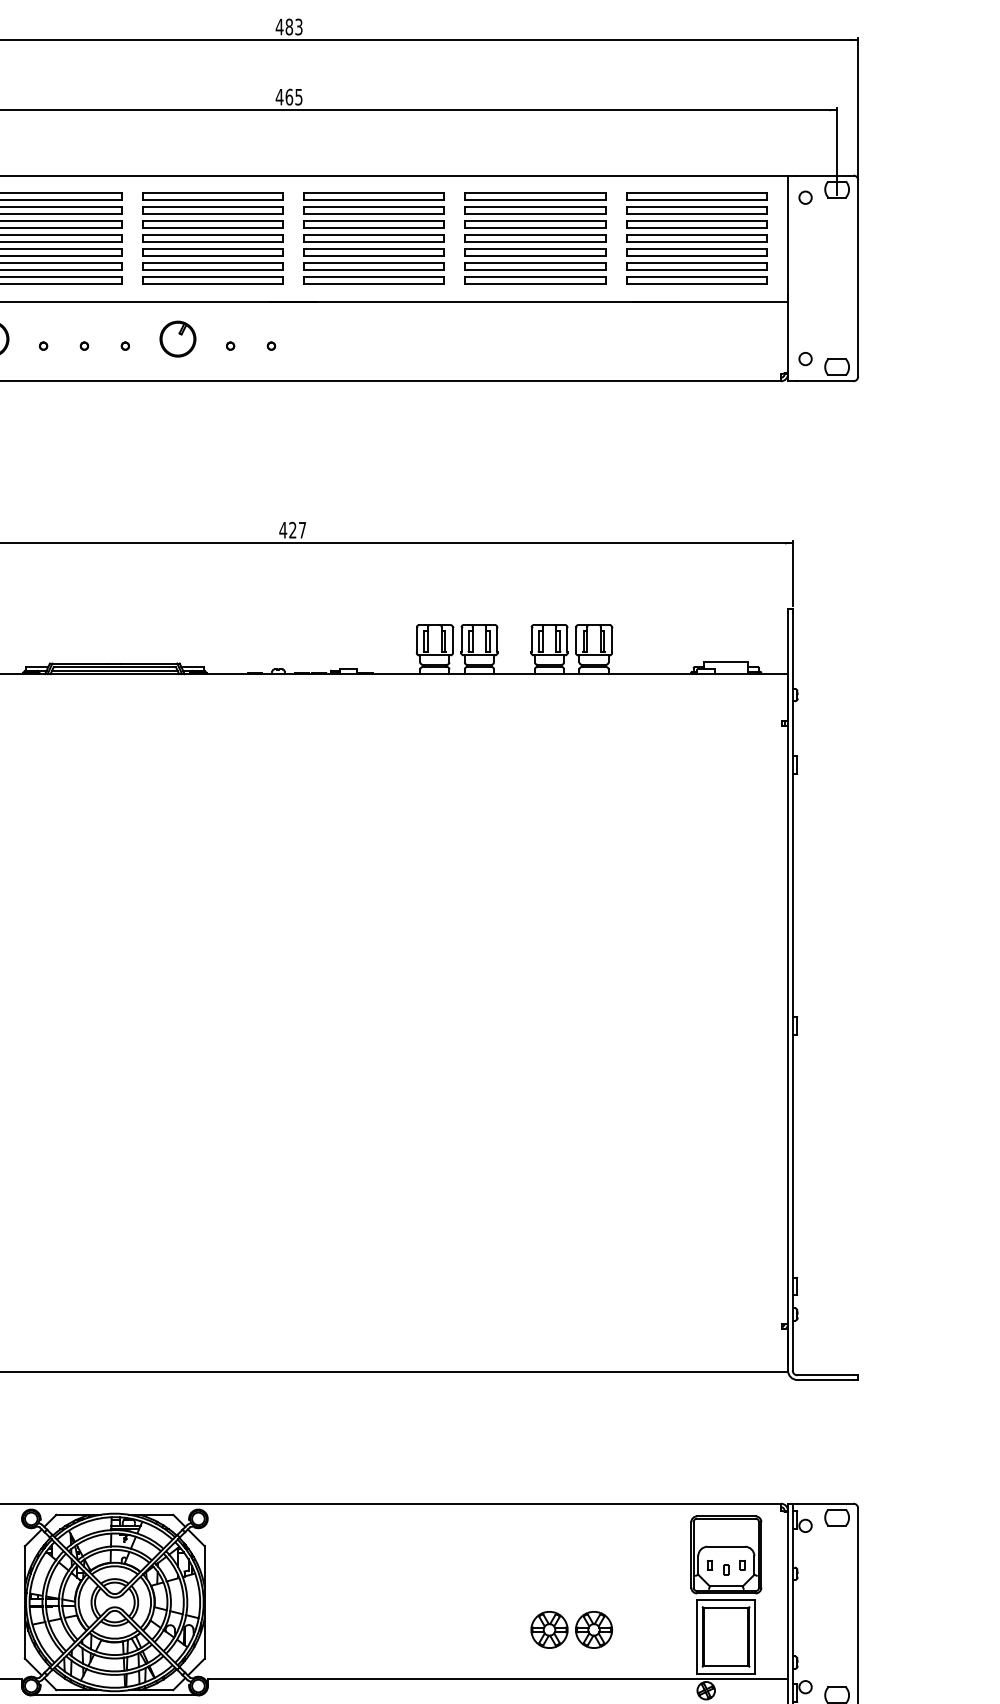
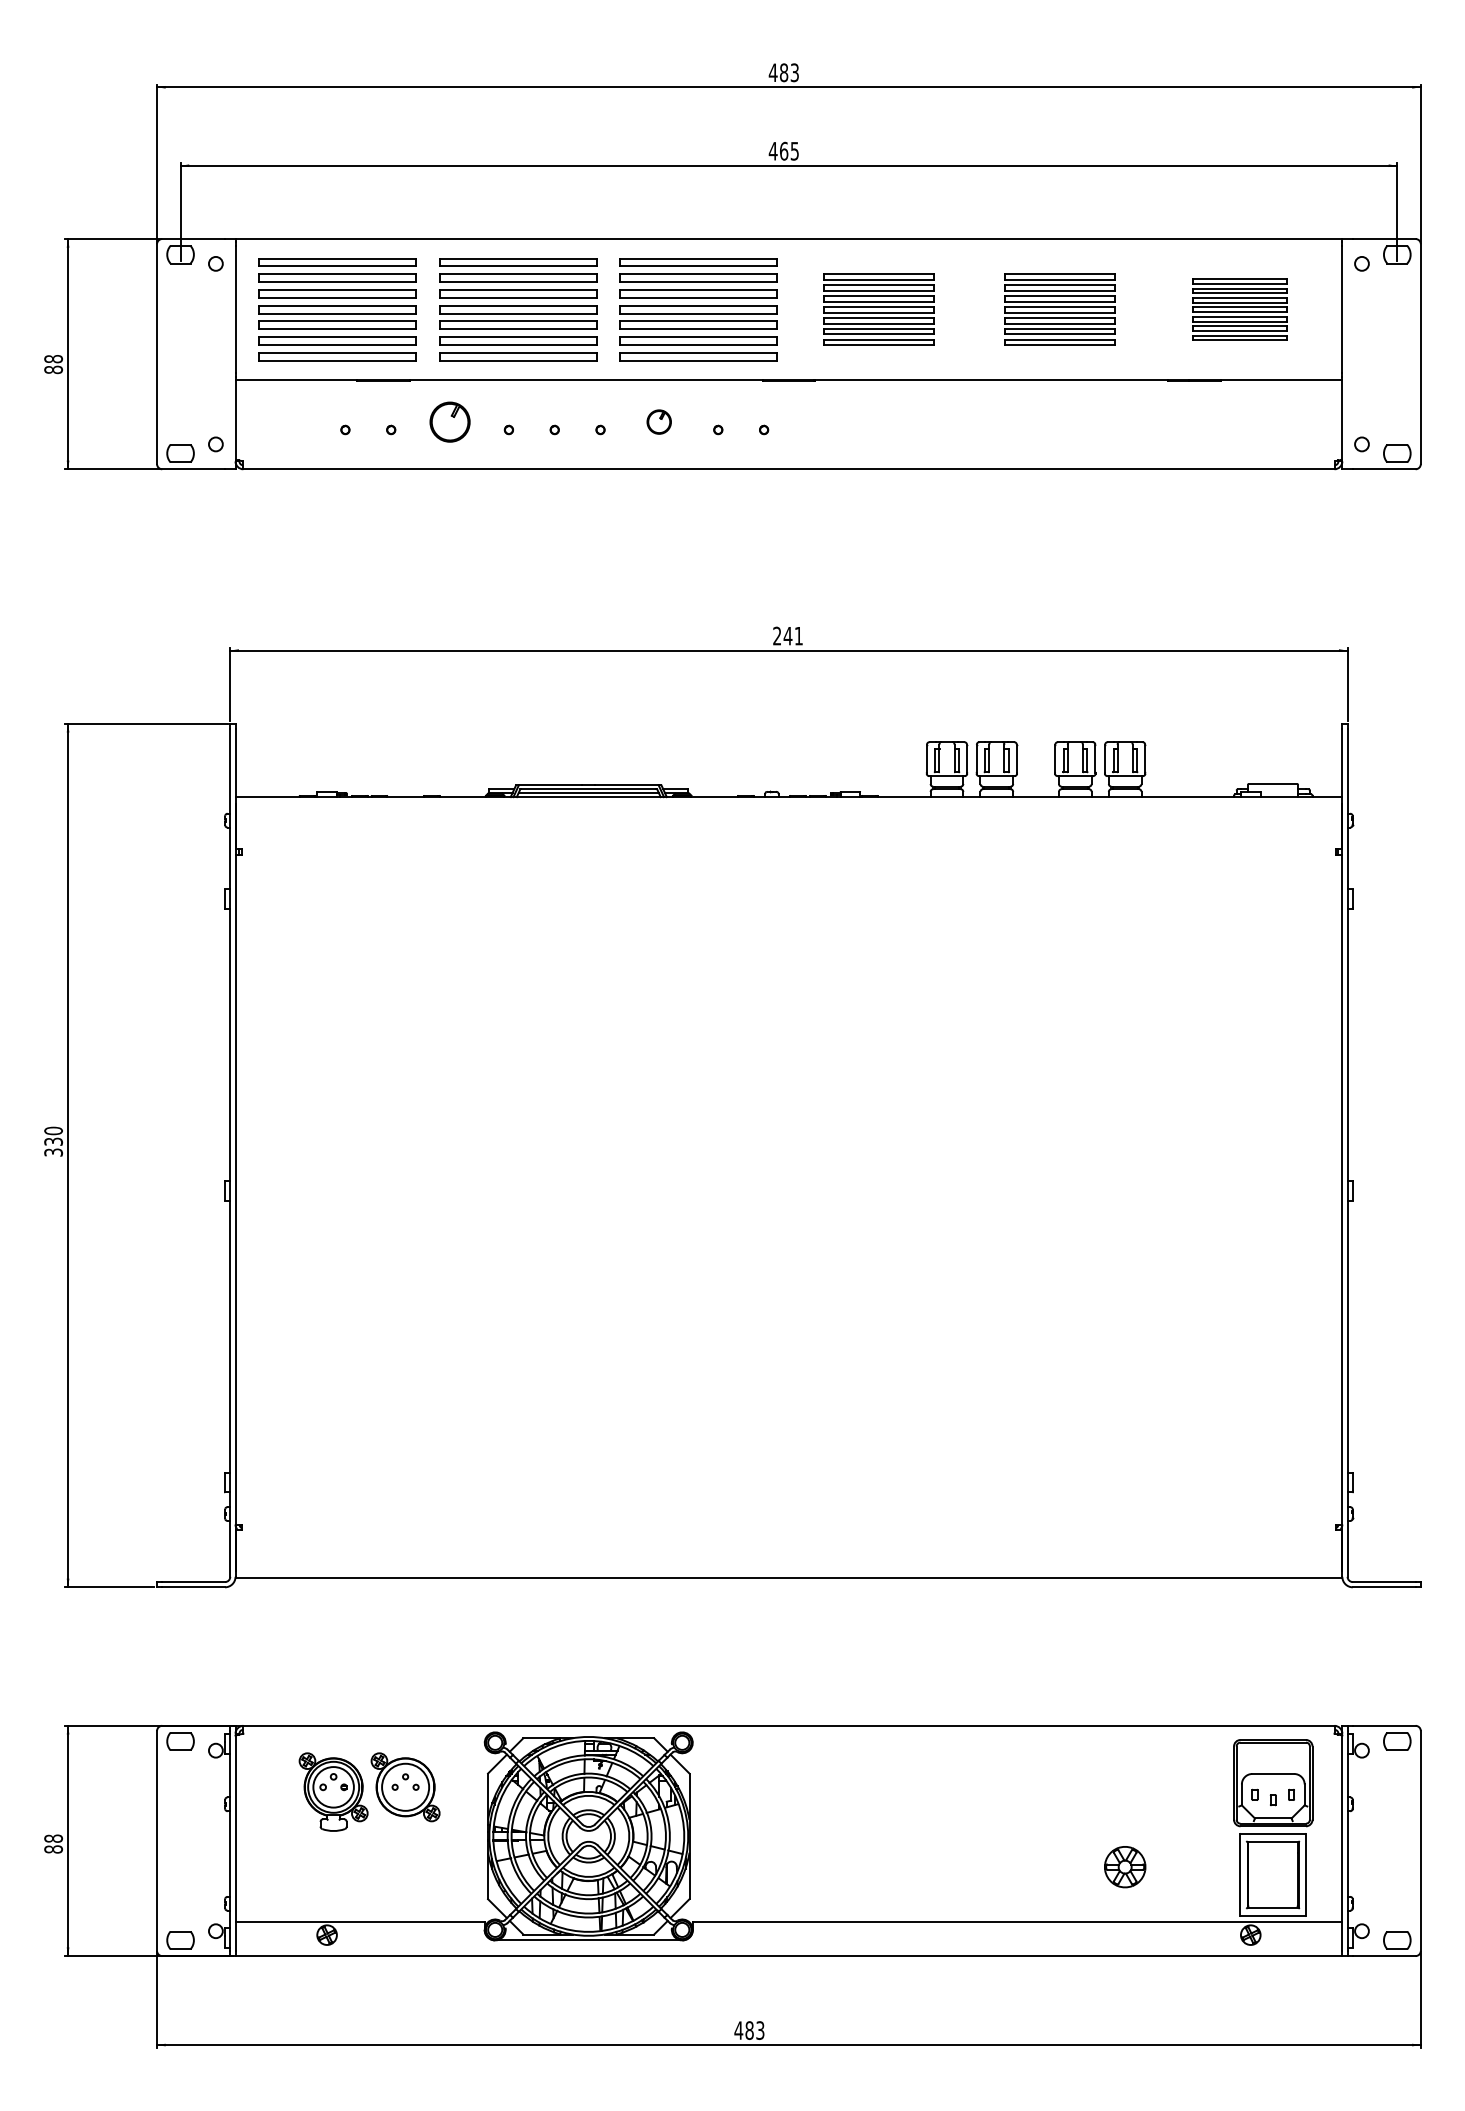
part: (374, 238) -> (879, 309), size x0.7
part: (535, 238) -> (1059, 309), size x0.7
part: (697, 238) -> (1240, 309), size x0.6
part: (177, 338) -> (658, 421), size x0.6
text: (292, 529) -> (787, 635), 427 -> 241
part: (549, 1630) -> (1075, 1867), removed

